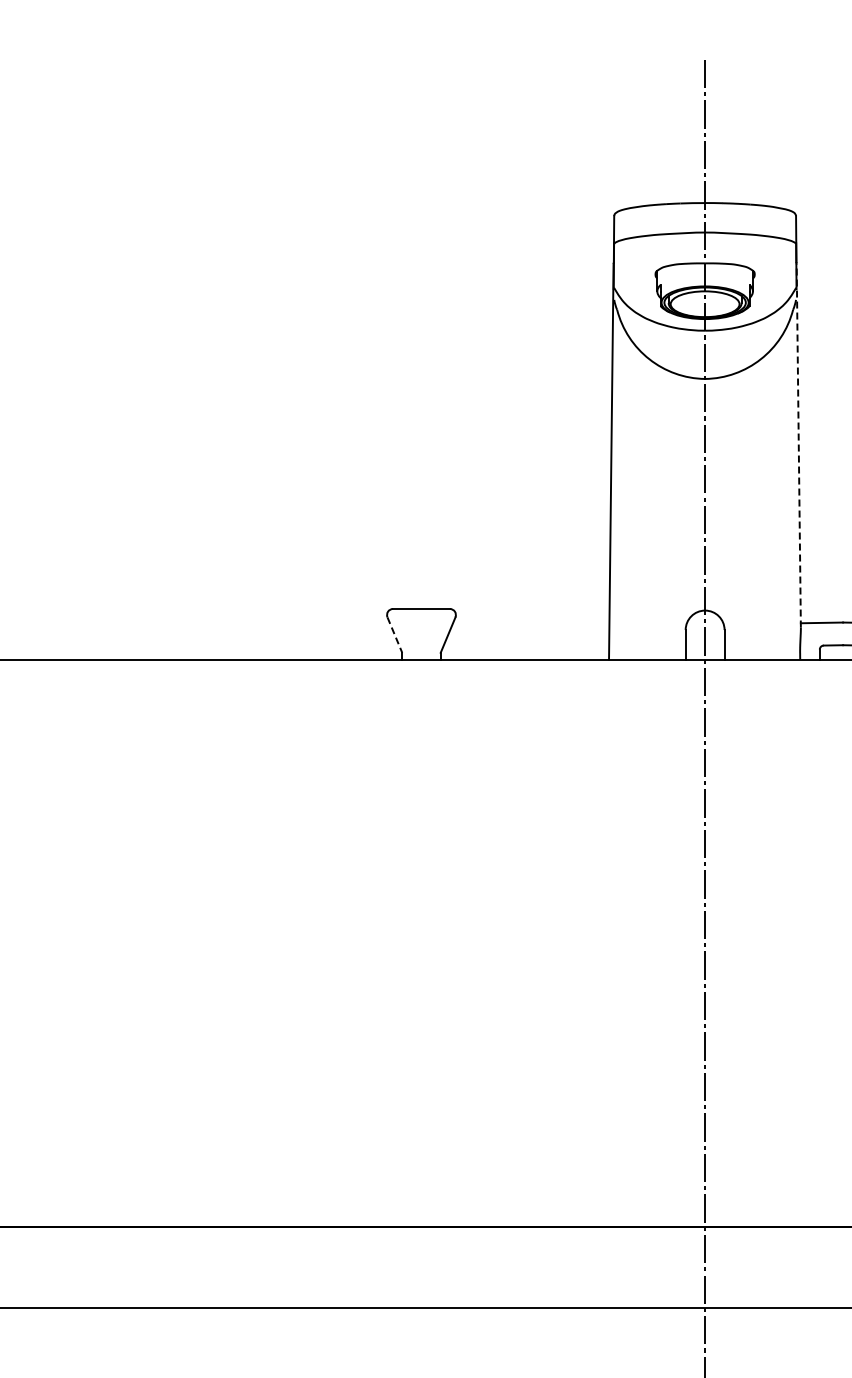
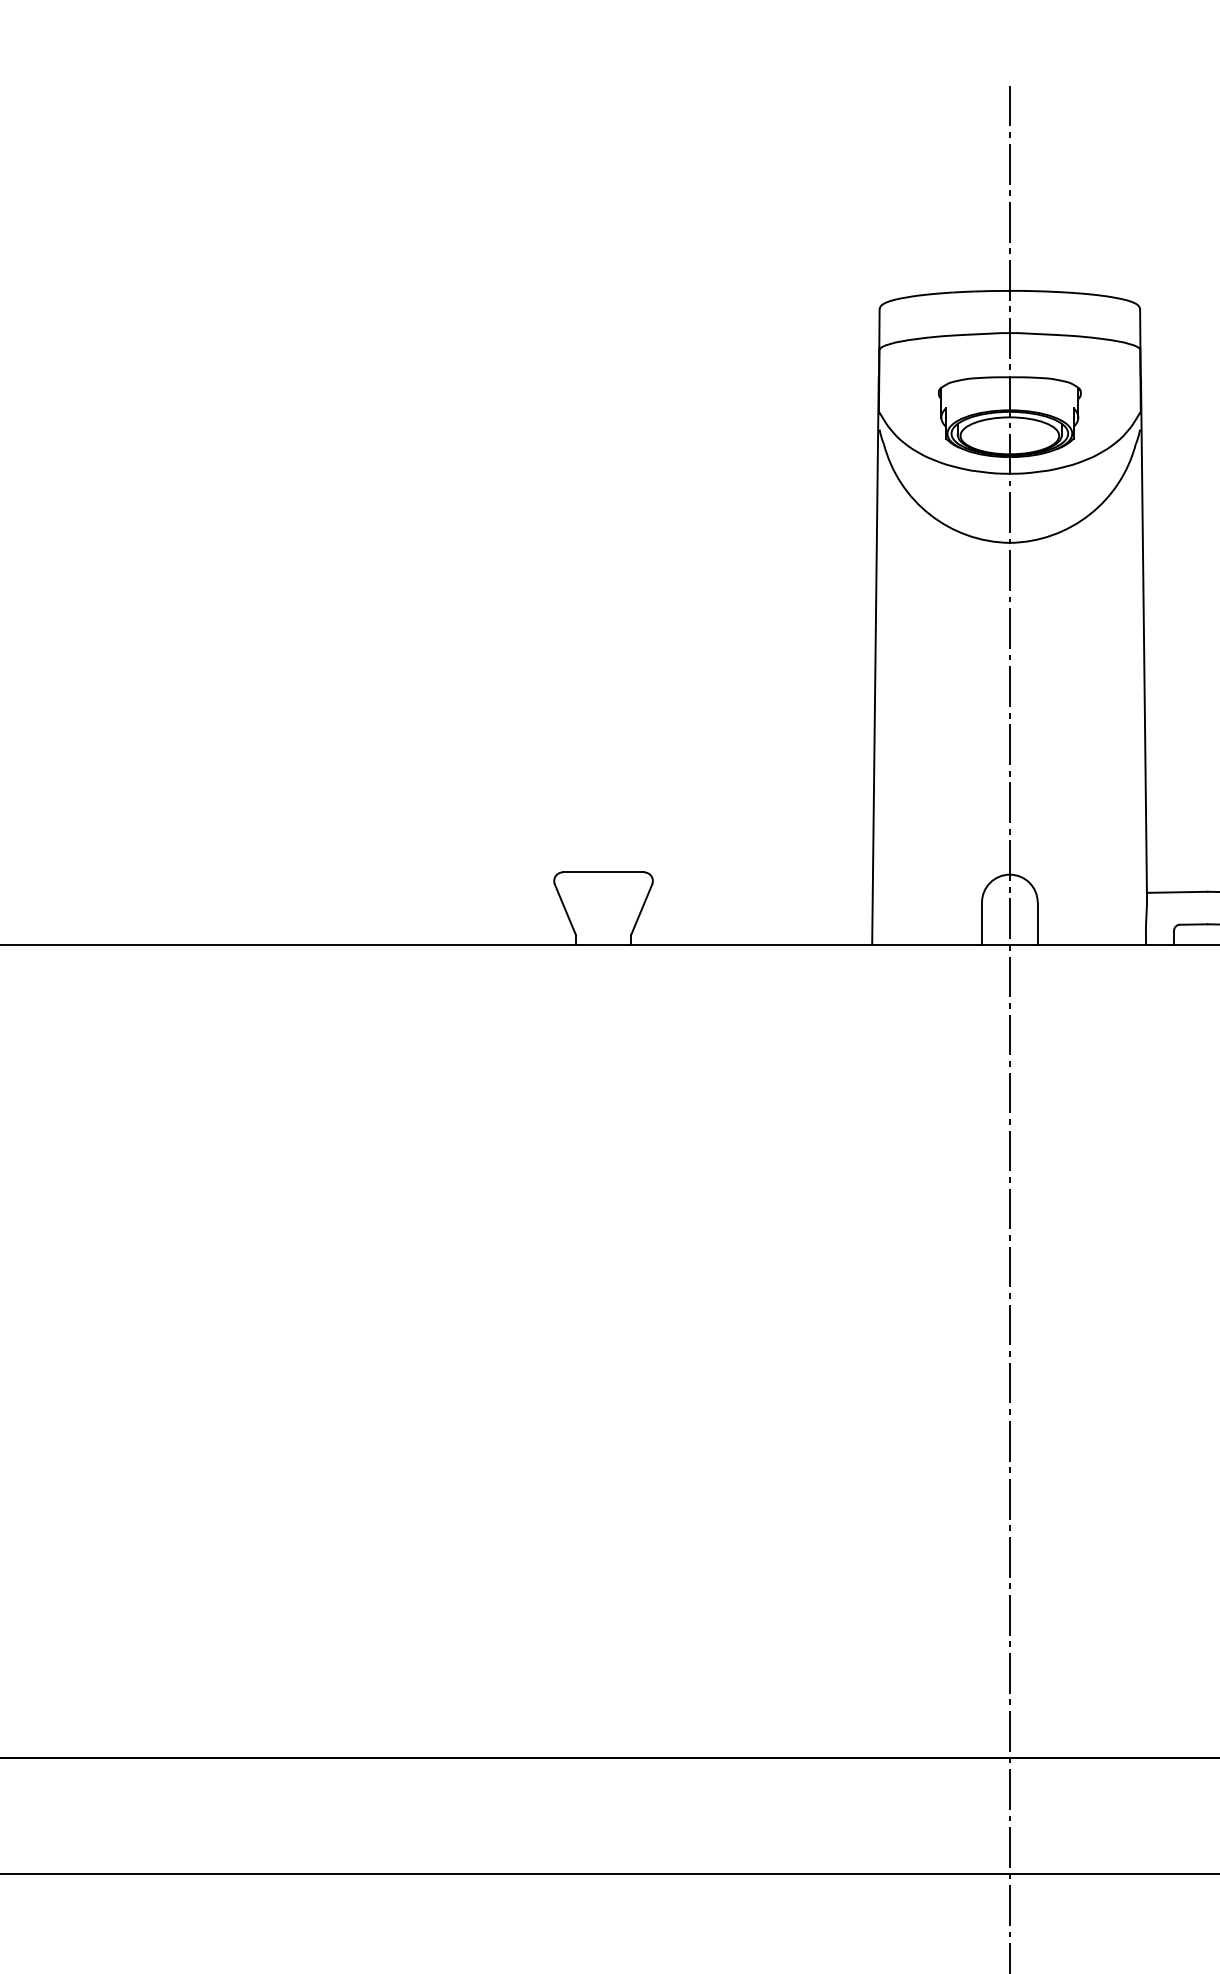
line: (798, 445) -> (1143, 638), dashed -> solid
line: (395, 635) -> (566, 910), dashed -> solid

